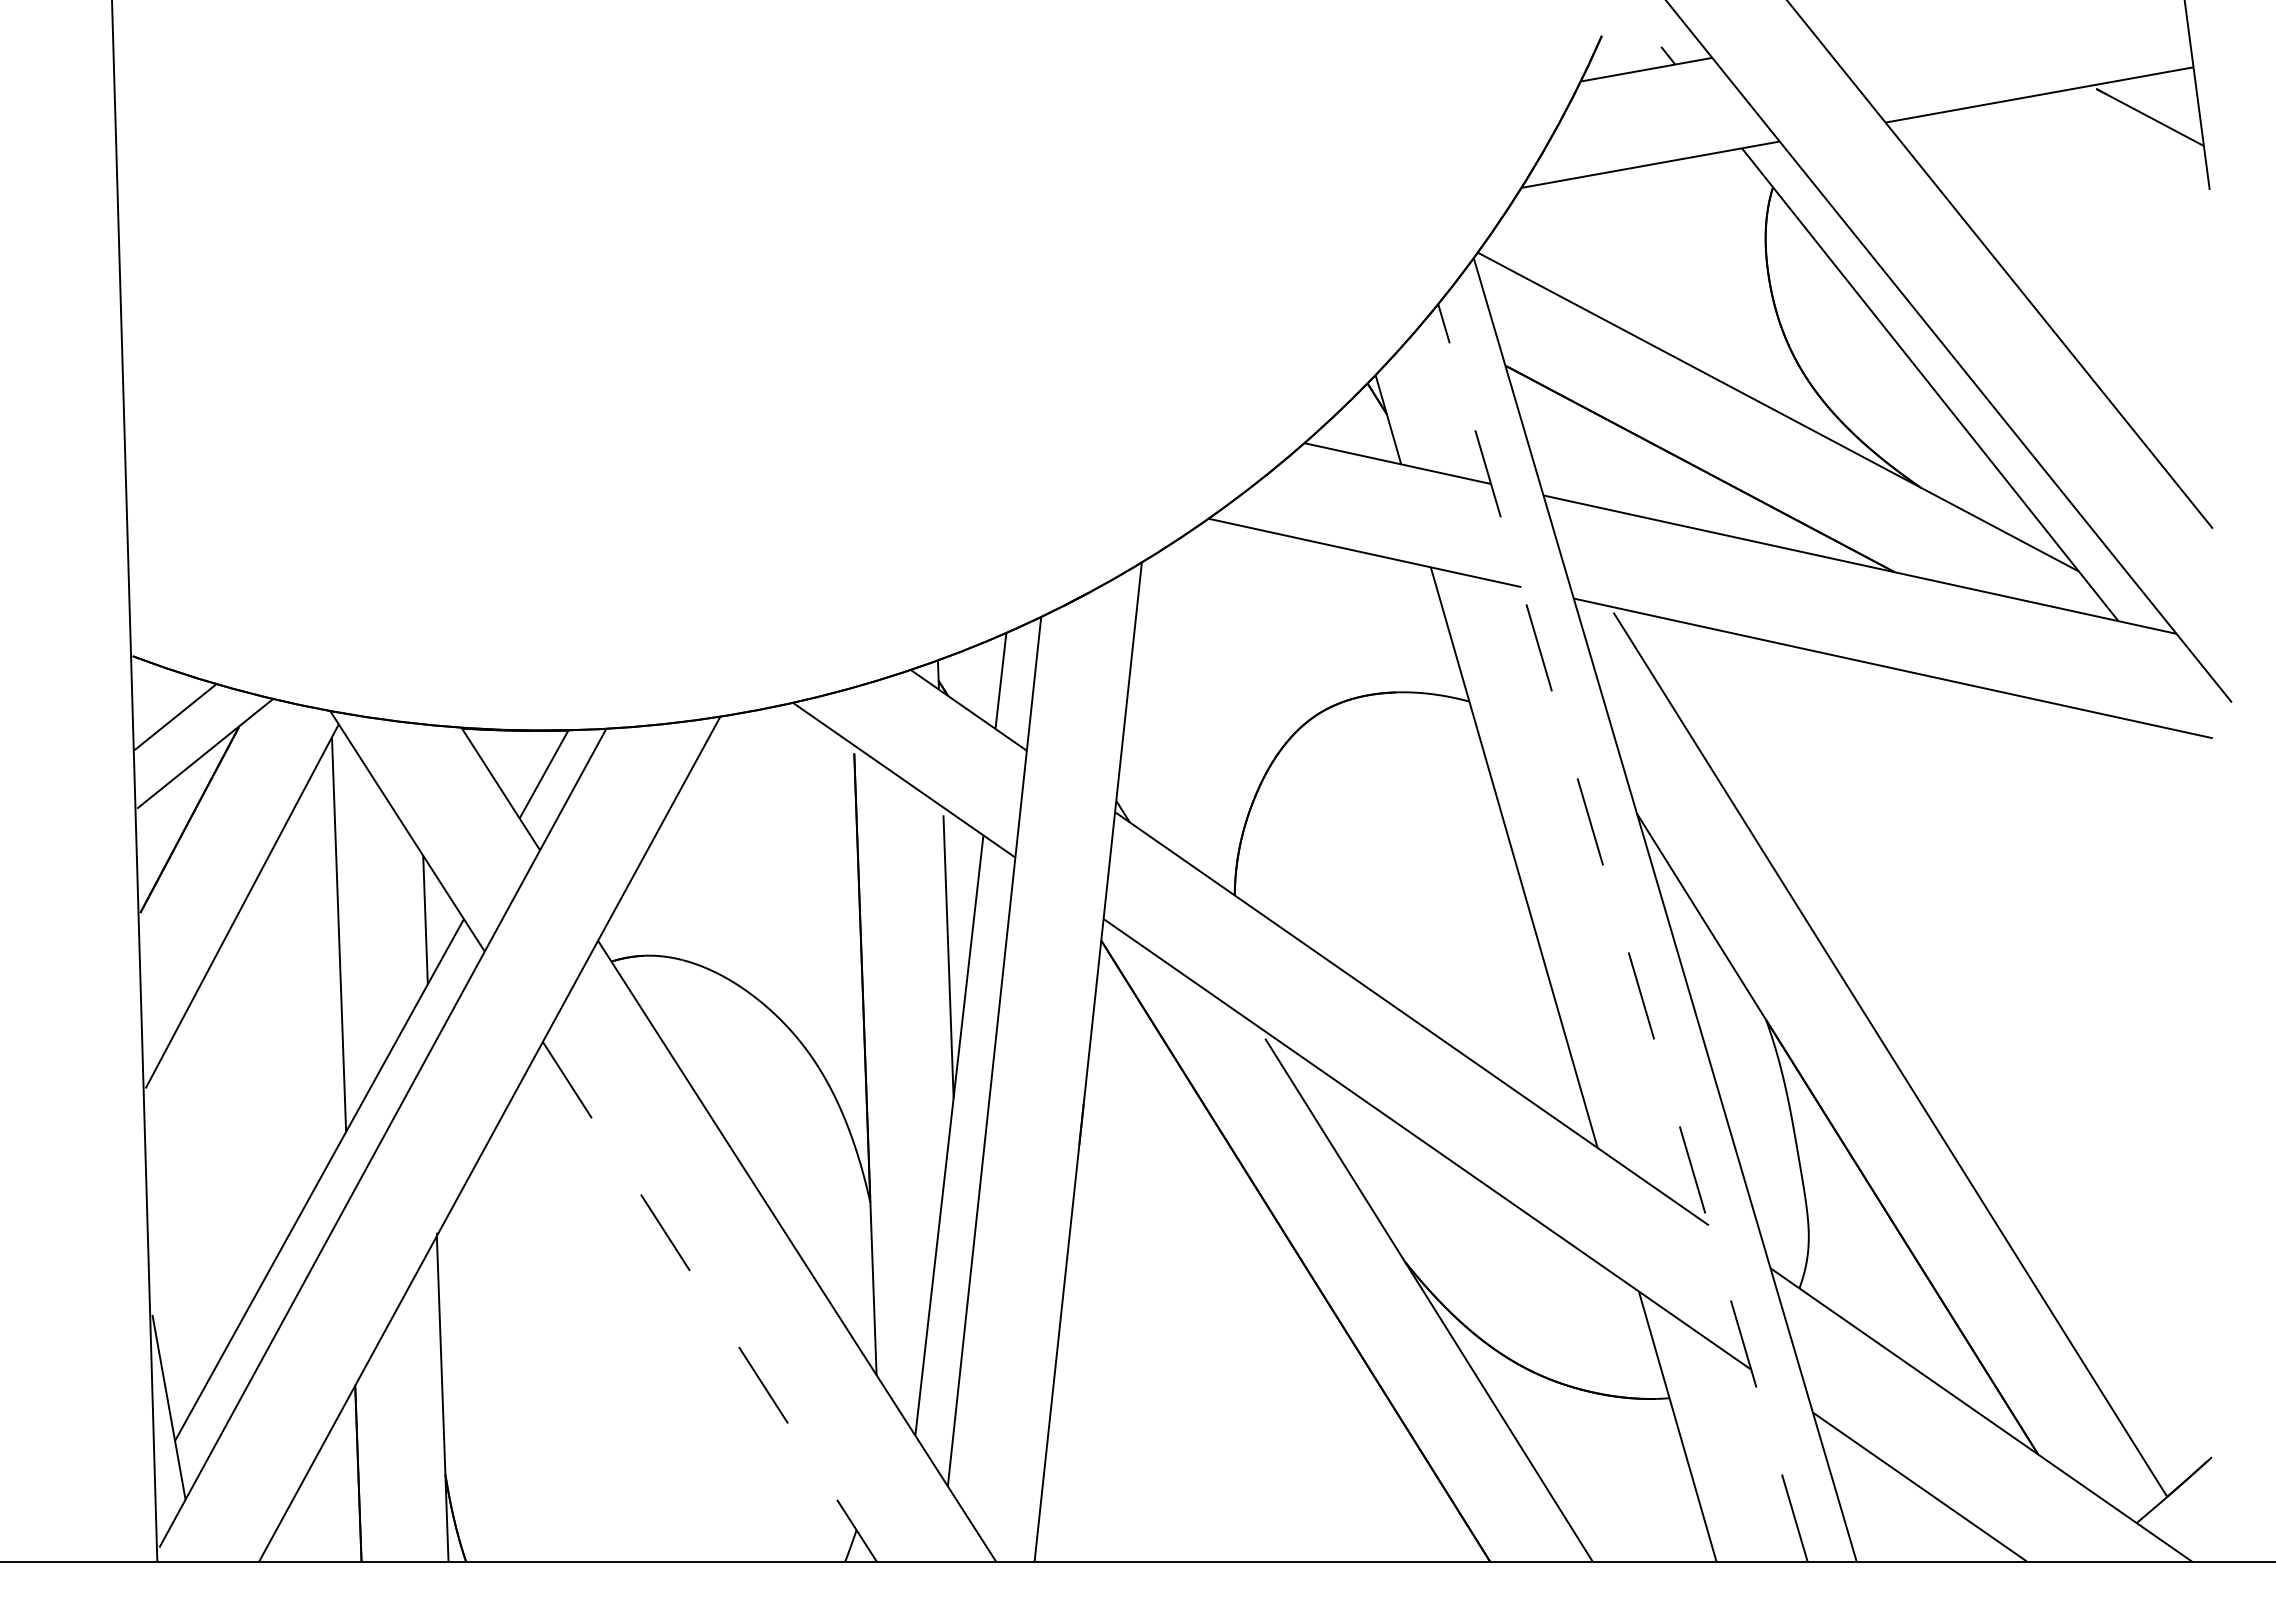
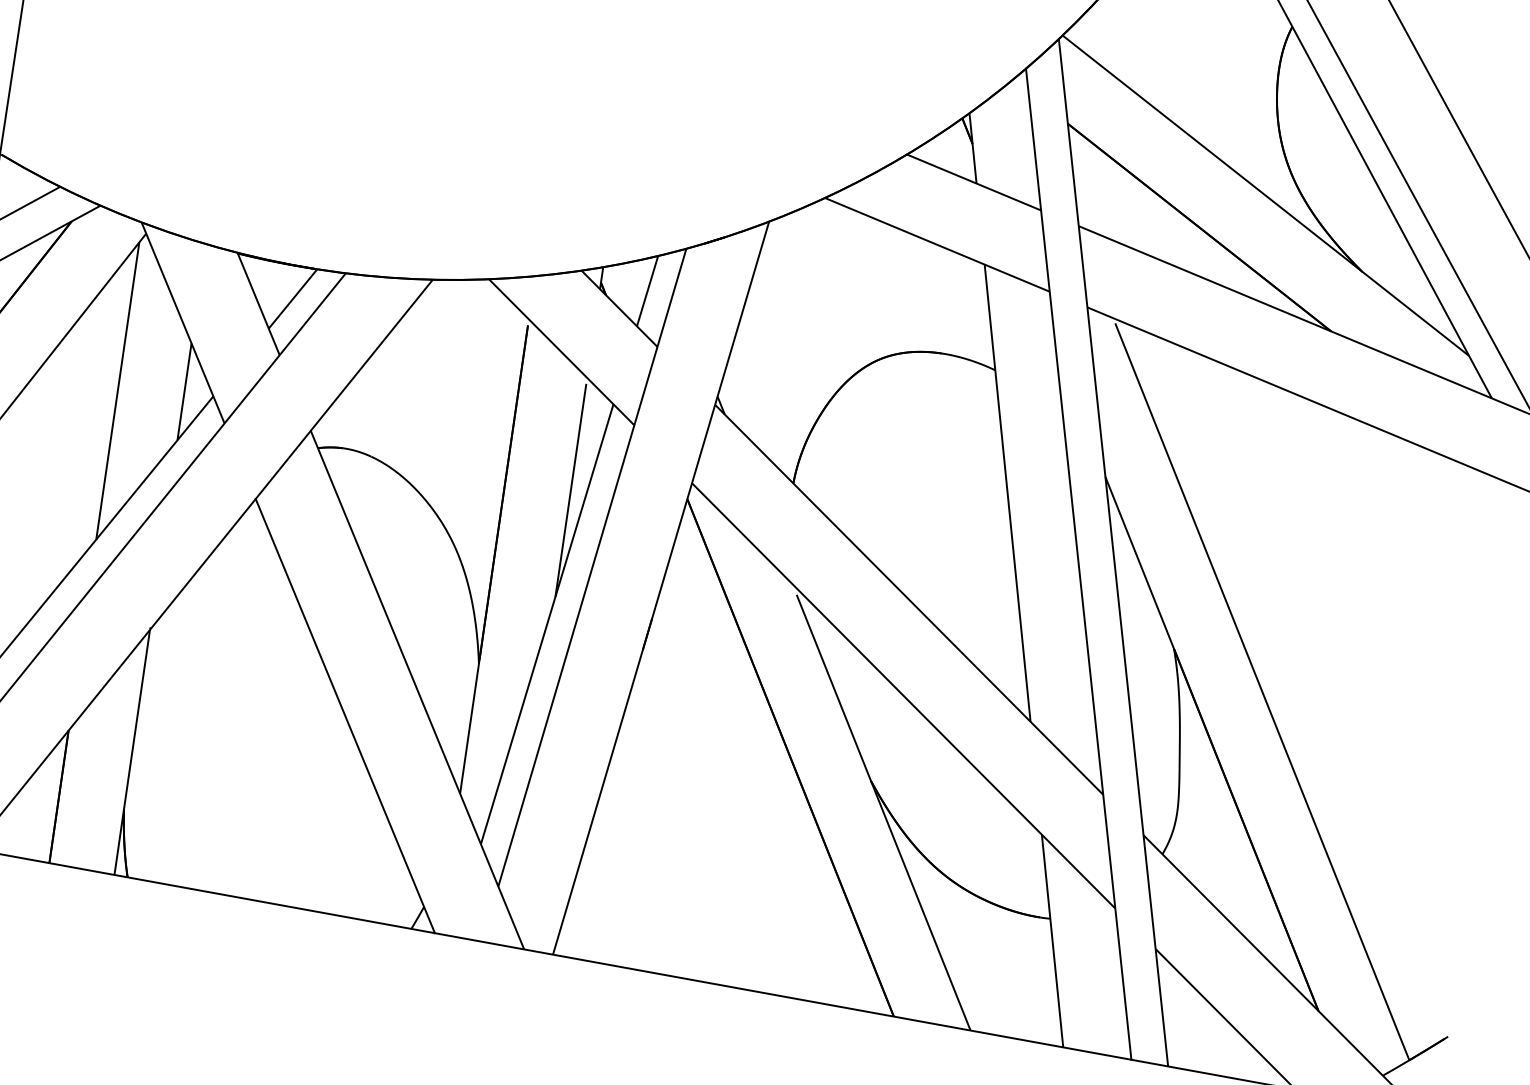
line: (1622, 932) -> (1078, 563), dashed -> solid
line: (709, 1301) -> (345, 715), dashed -> solid

